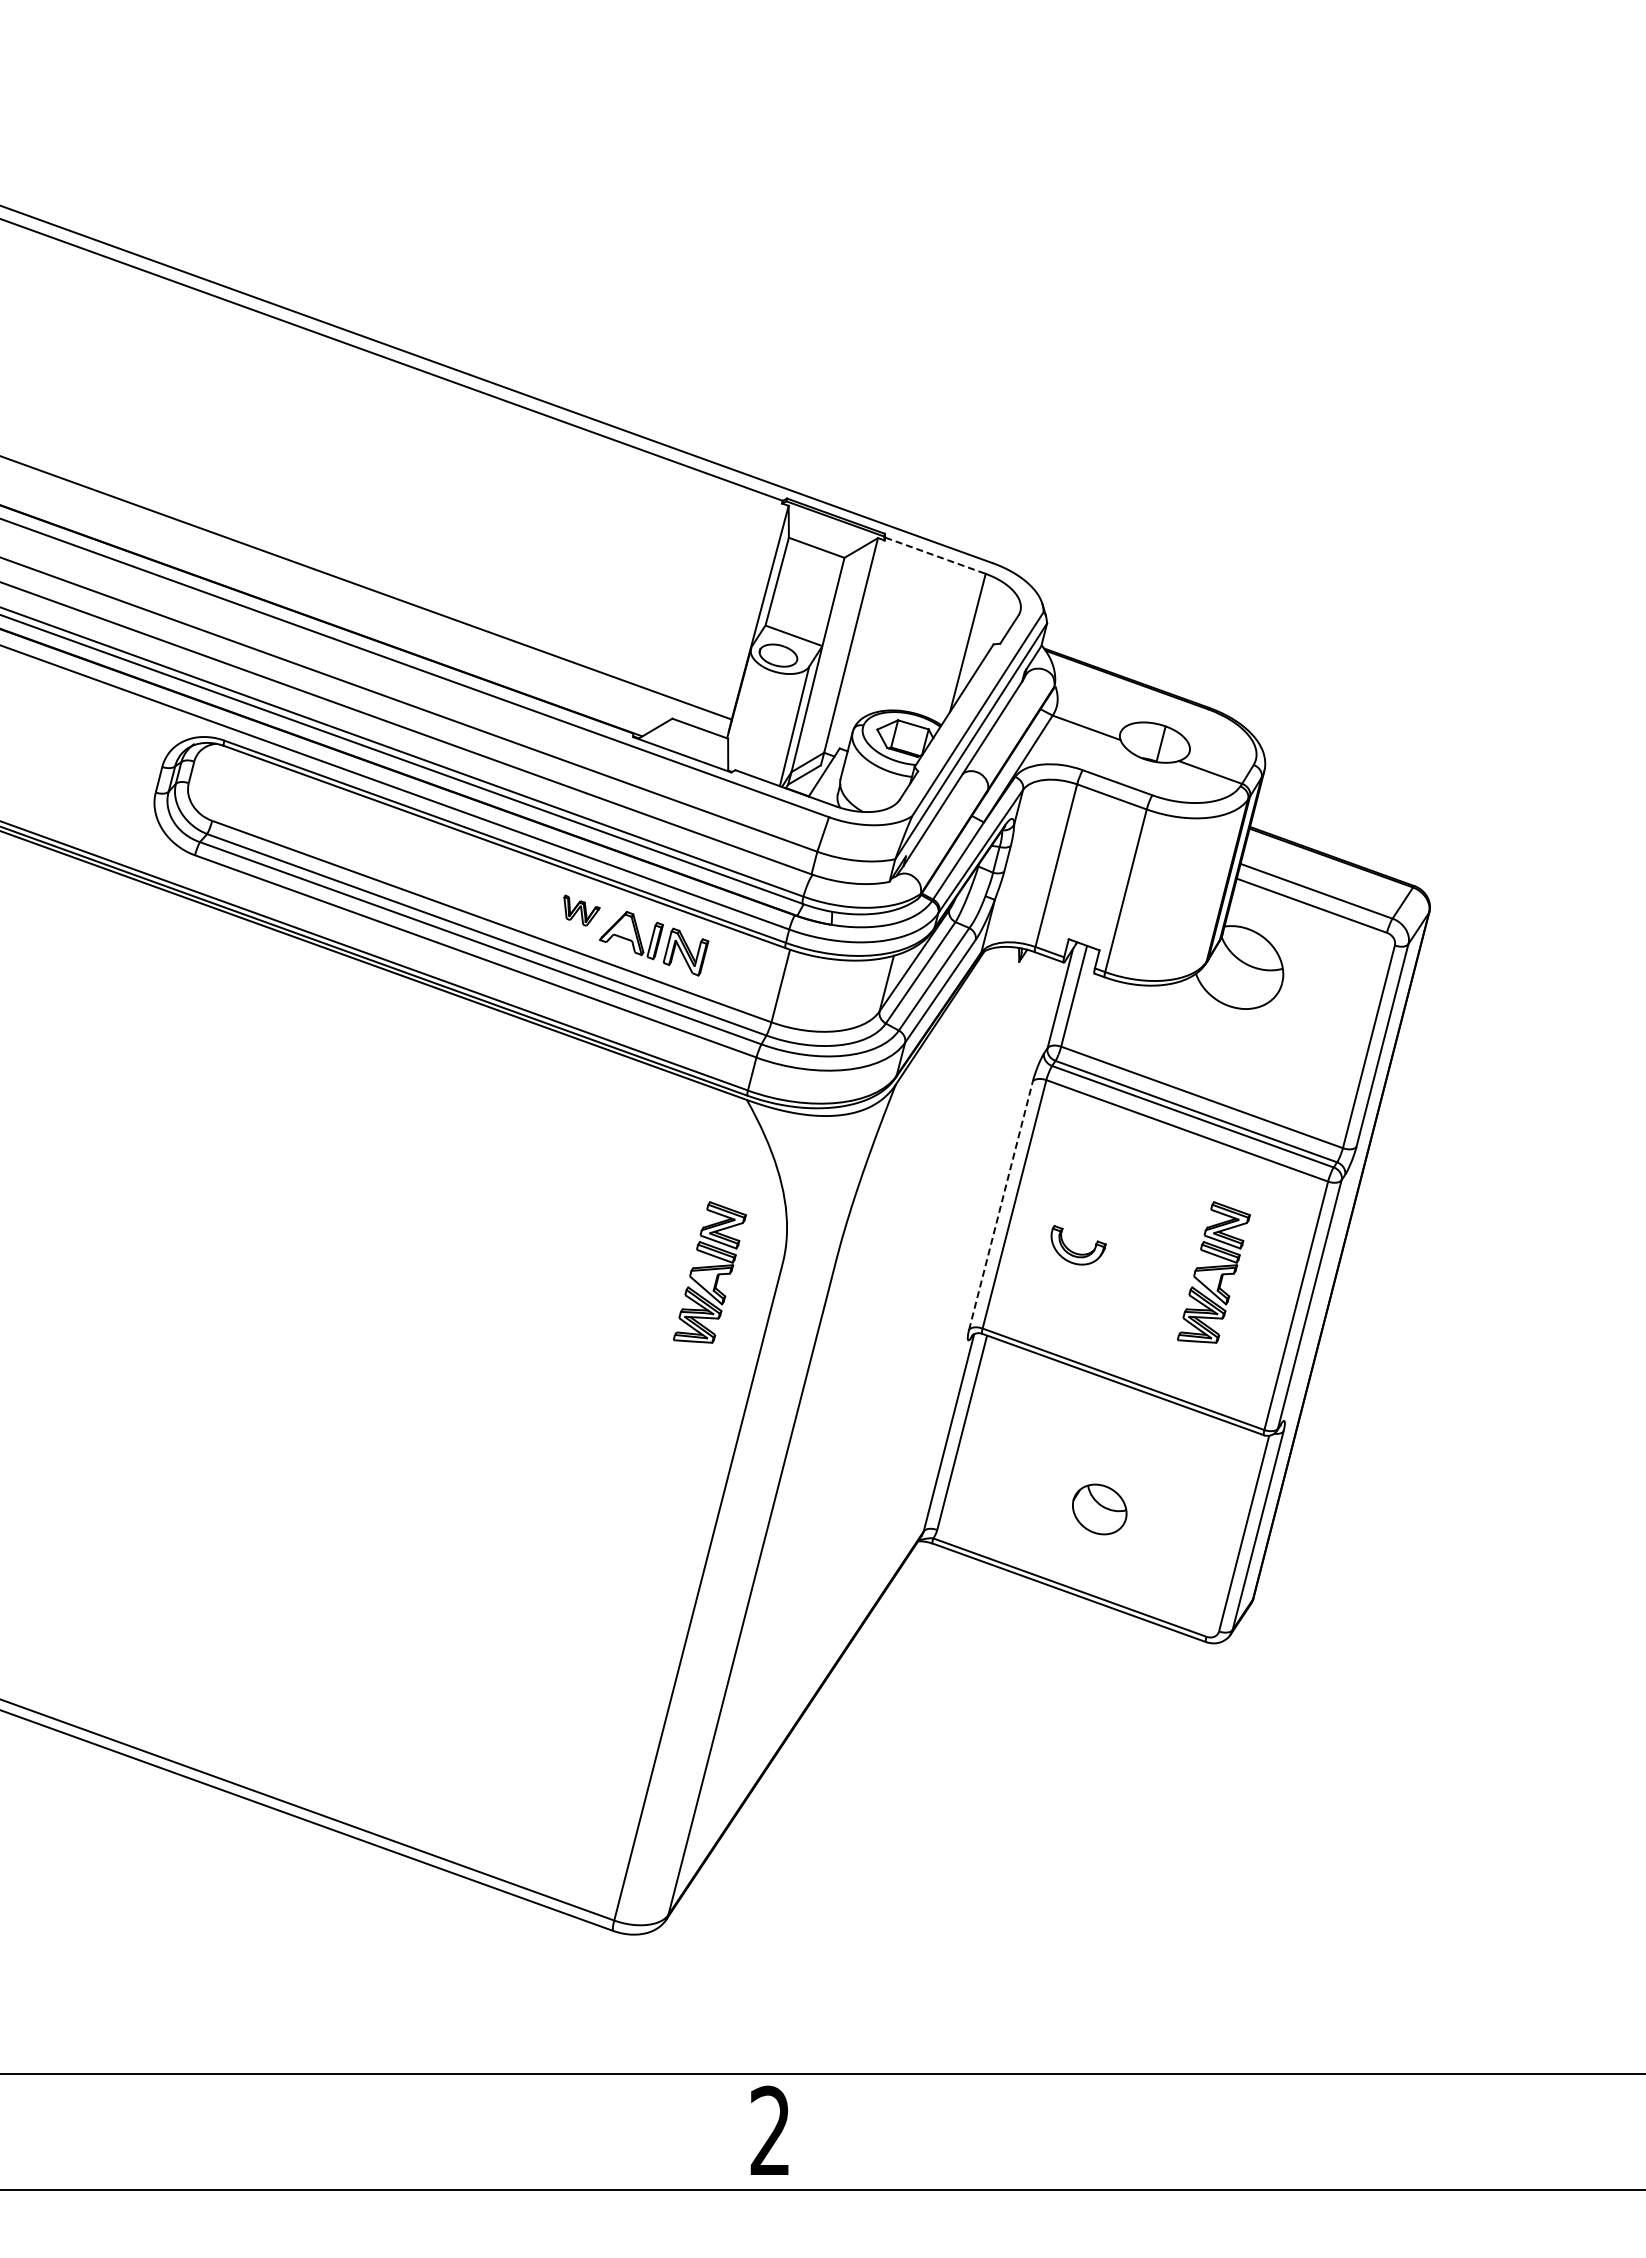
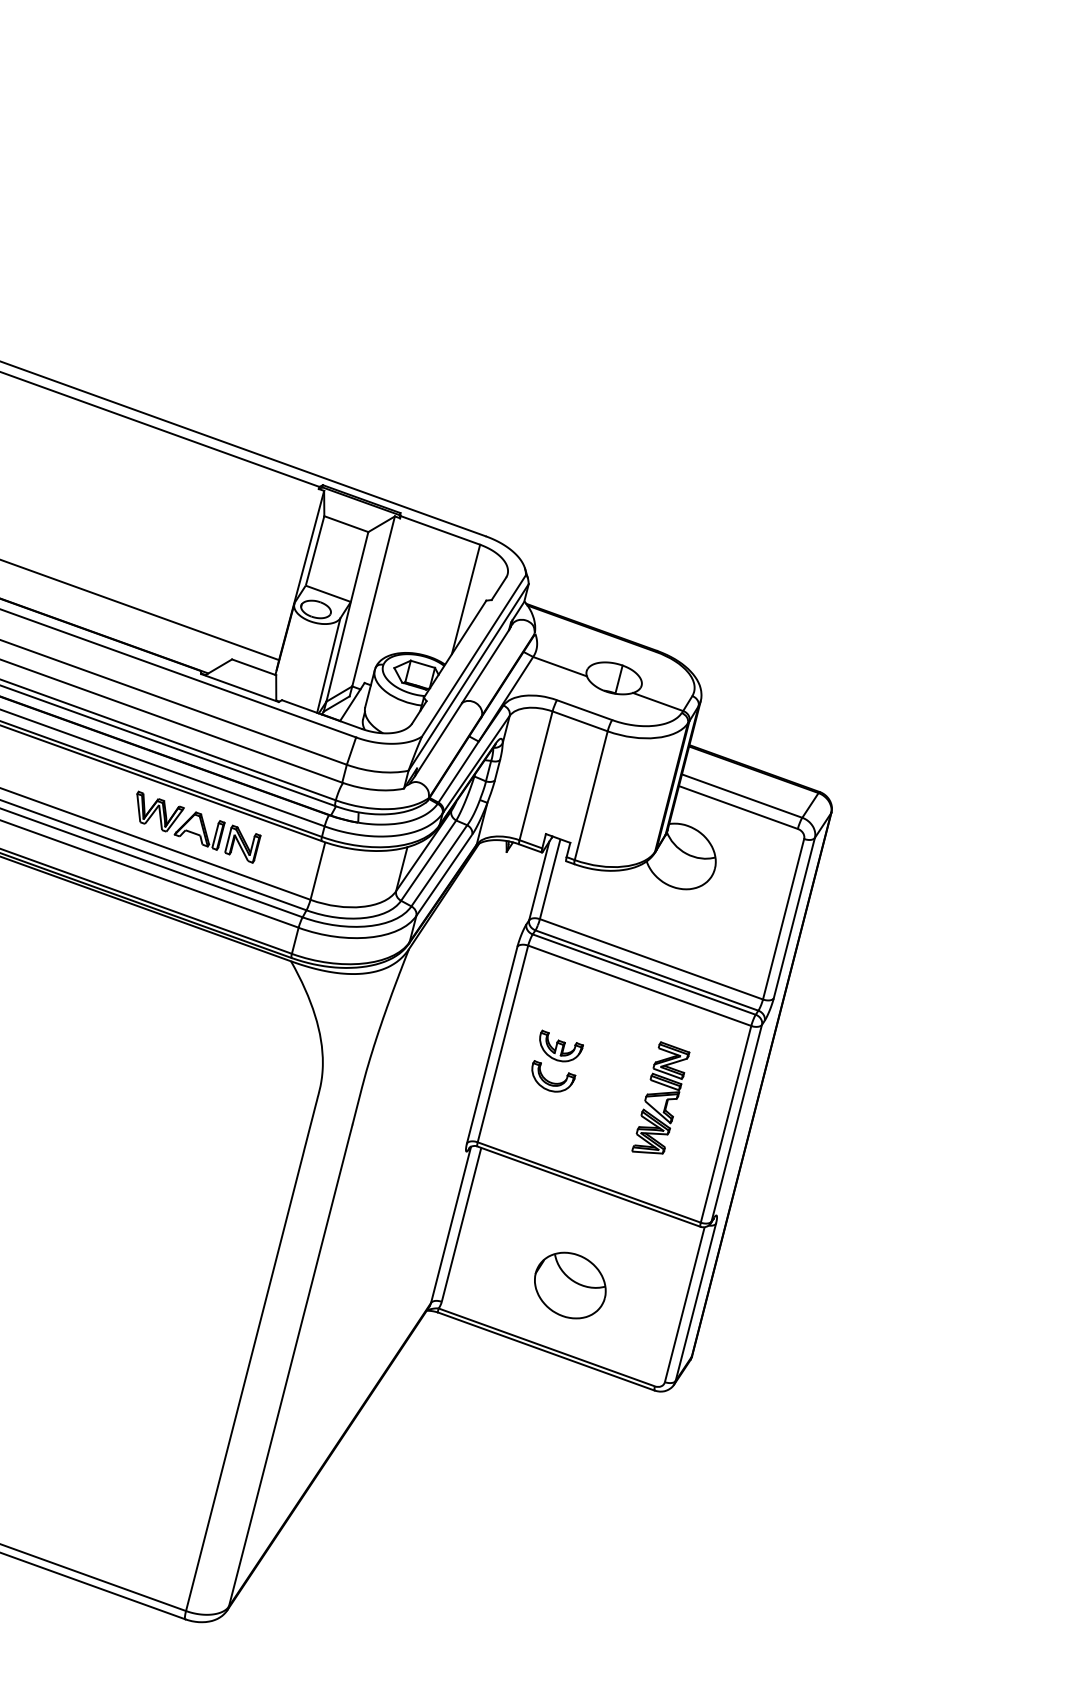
line: (935, 555) -> (440, 530), dashed -> solid
part: (581, 910) -> (160, 811), size x1.67
line: (1001, 1205) -> (492, 1044), dashed -> solid
part: (1088, 1206) -> (561, 1045), added
part: (709, 1272) -> (261, 1097), removed
part: (1099, 1509) -> (570, 1285), size x1.67

